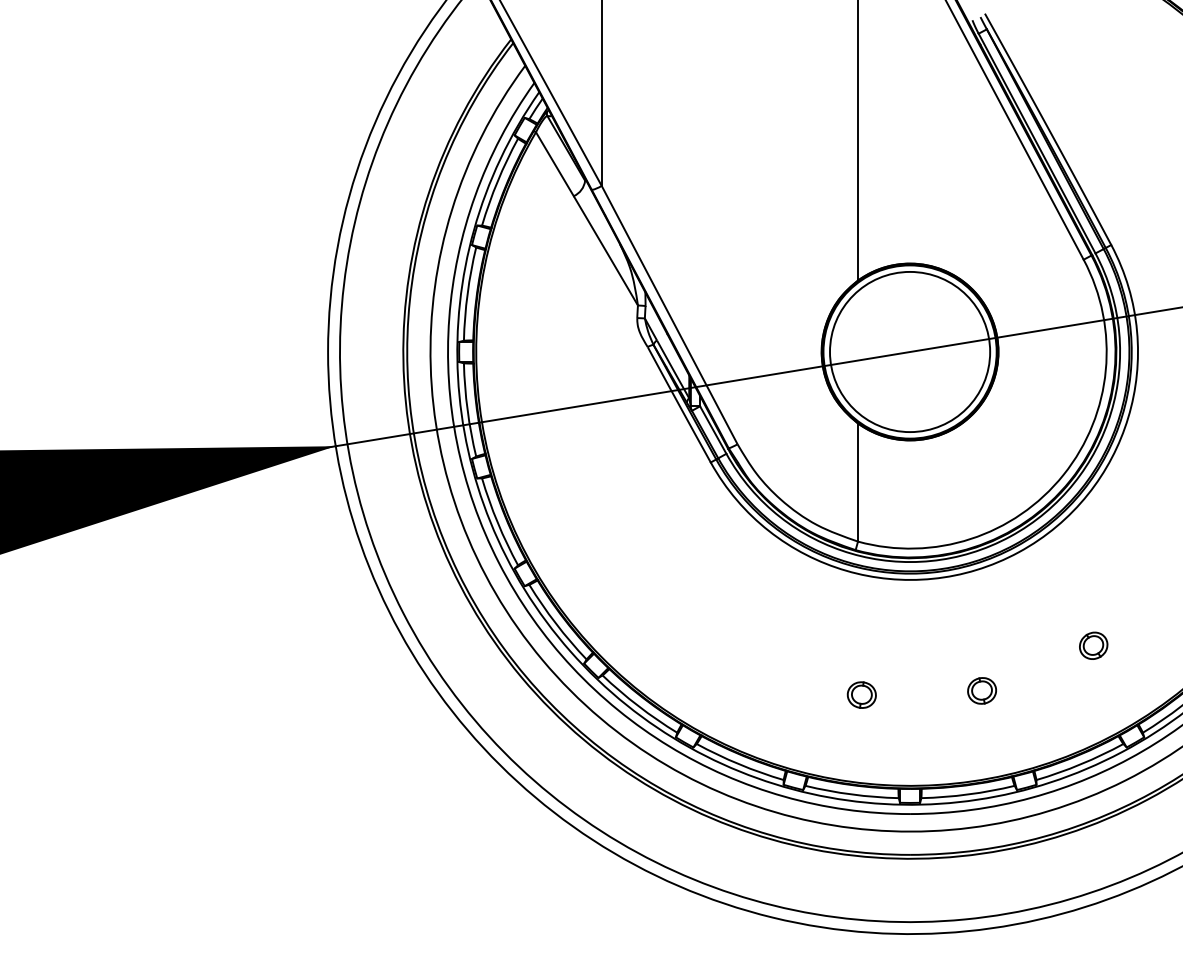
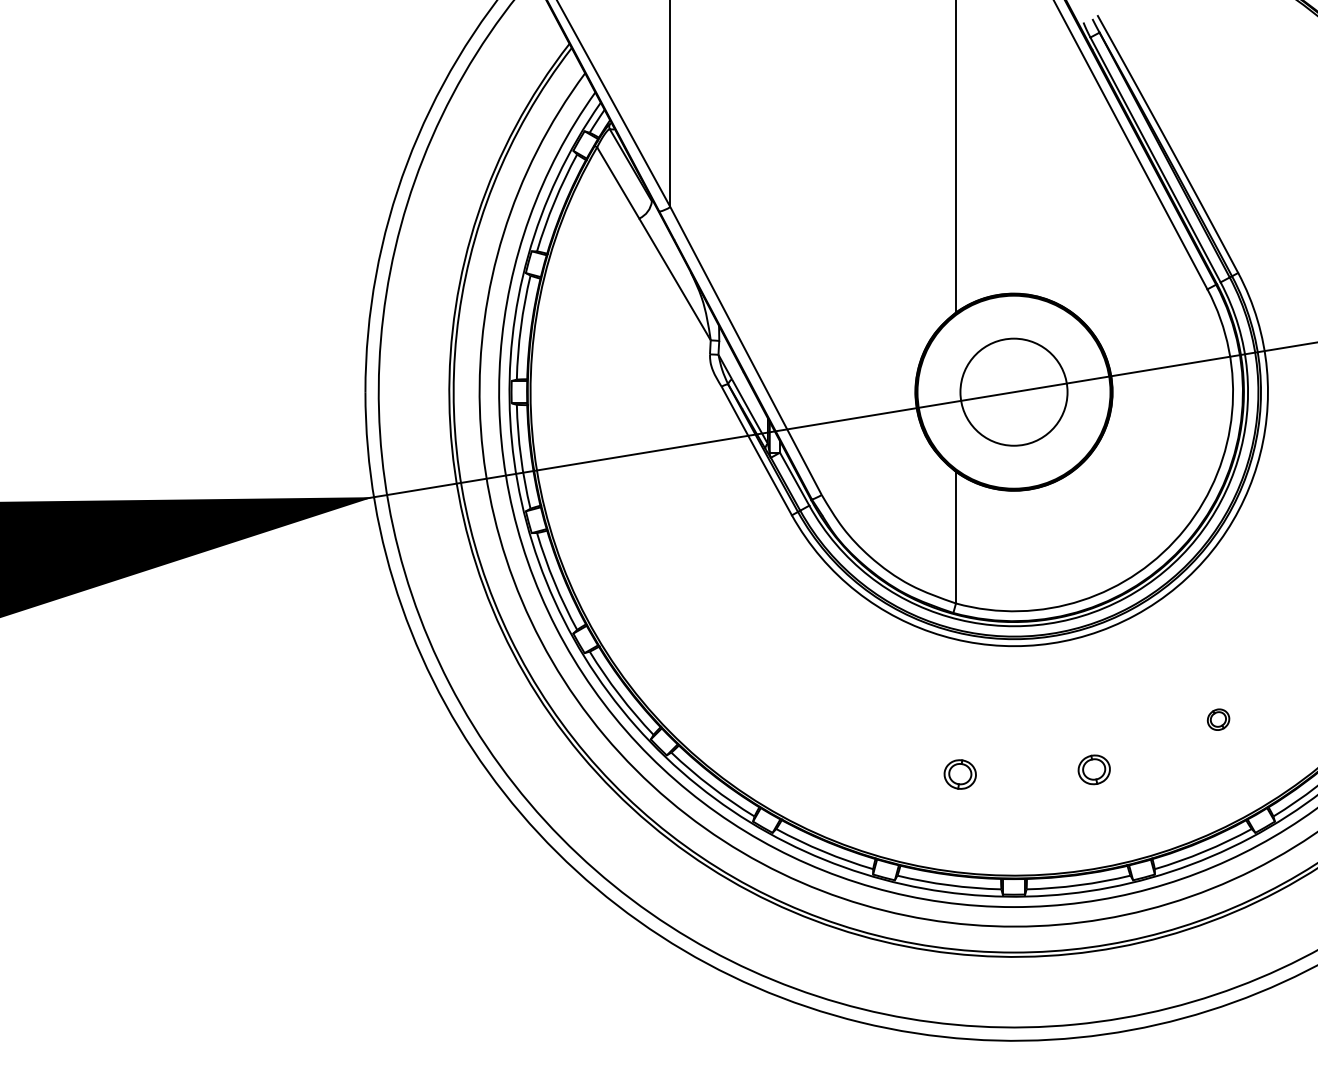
circle: (909, 351) -> (1013, 391), size x0.6
part: (1093, 645) -> (1218, 719), size x0.7

